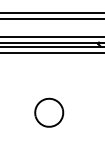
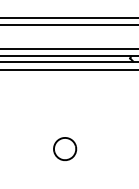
part: (48, 112) -> (64, 148), size x0.6

